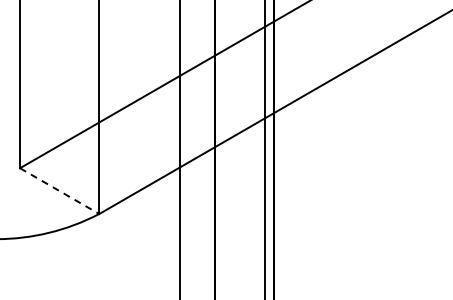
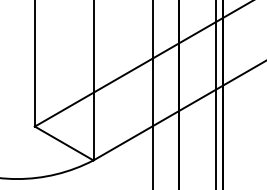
line: (59, 191) -> (64, 143), dashed -> solid

